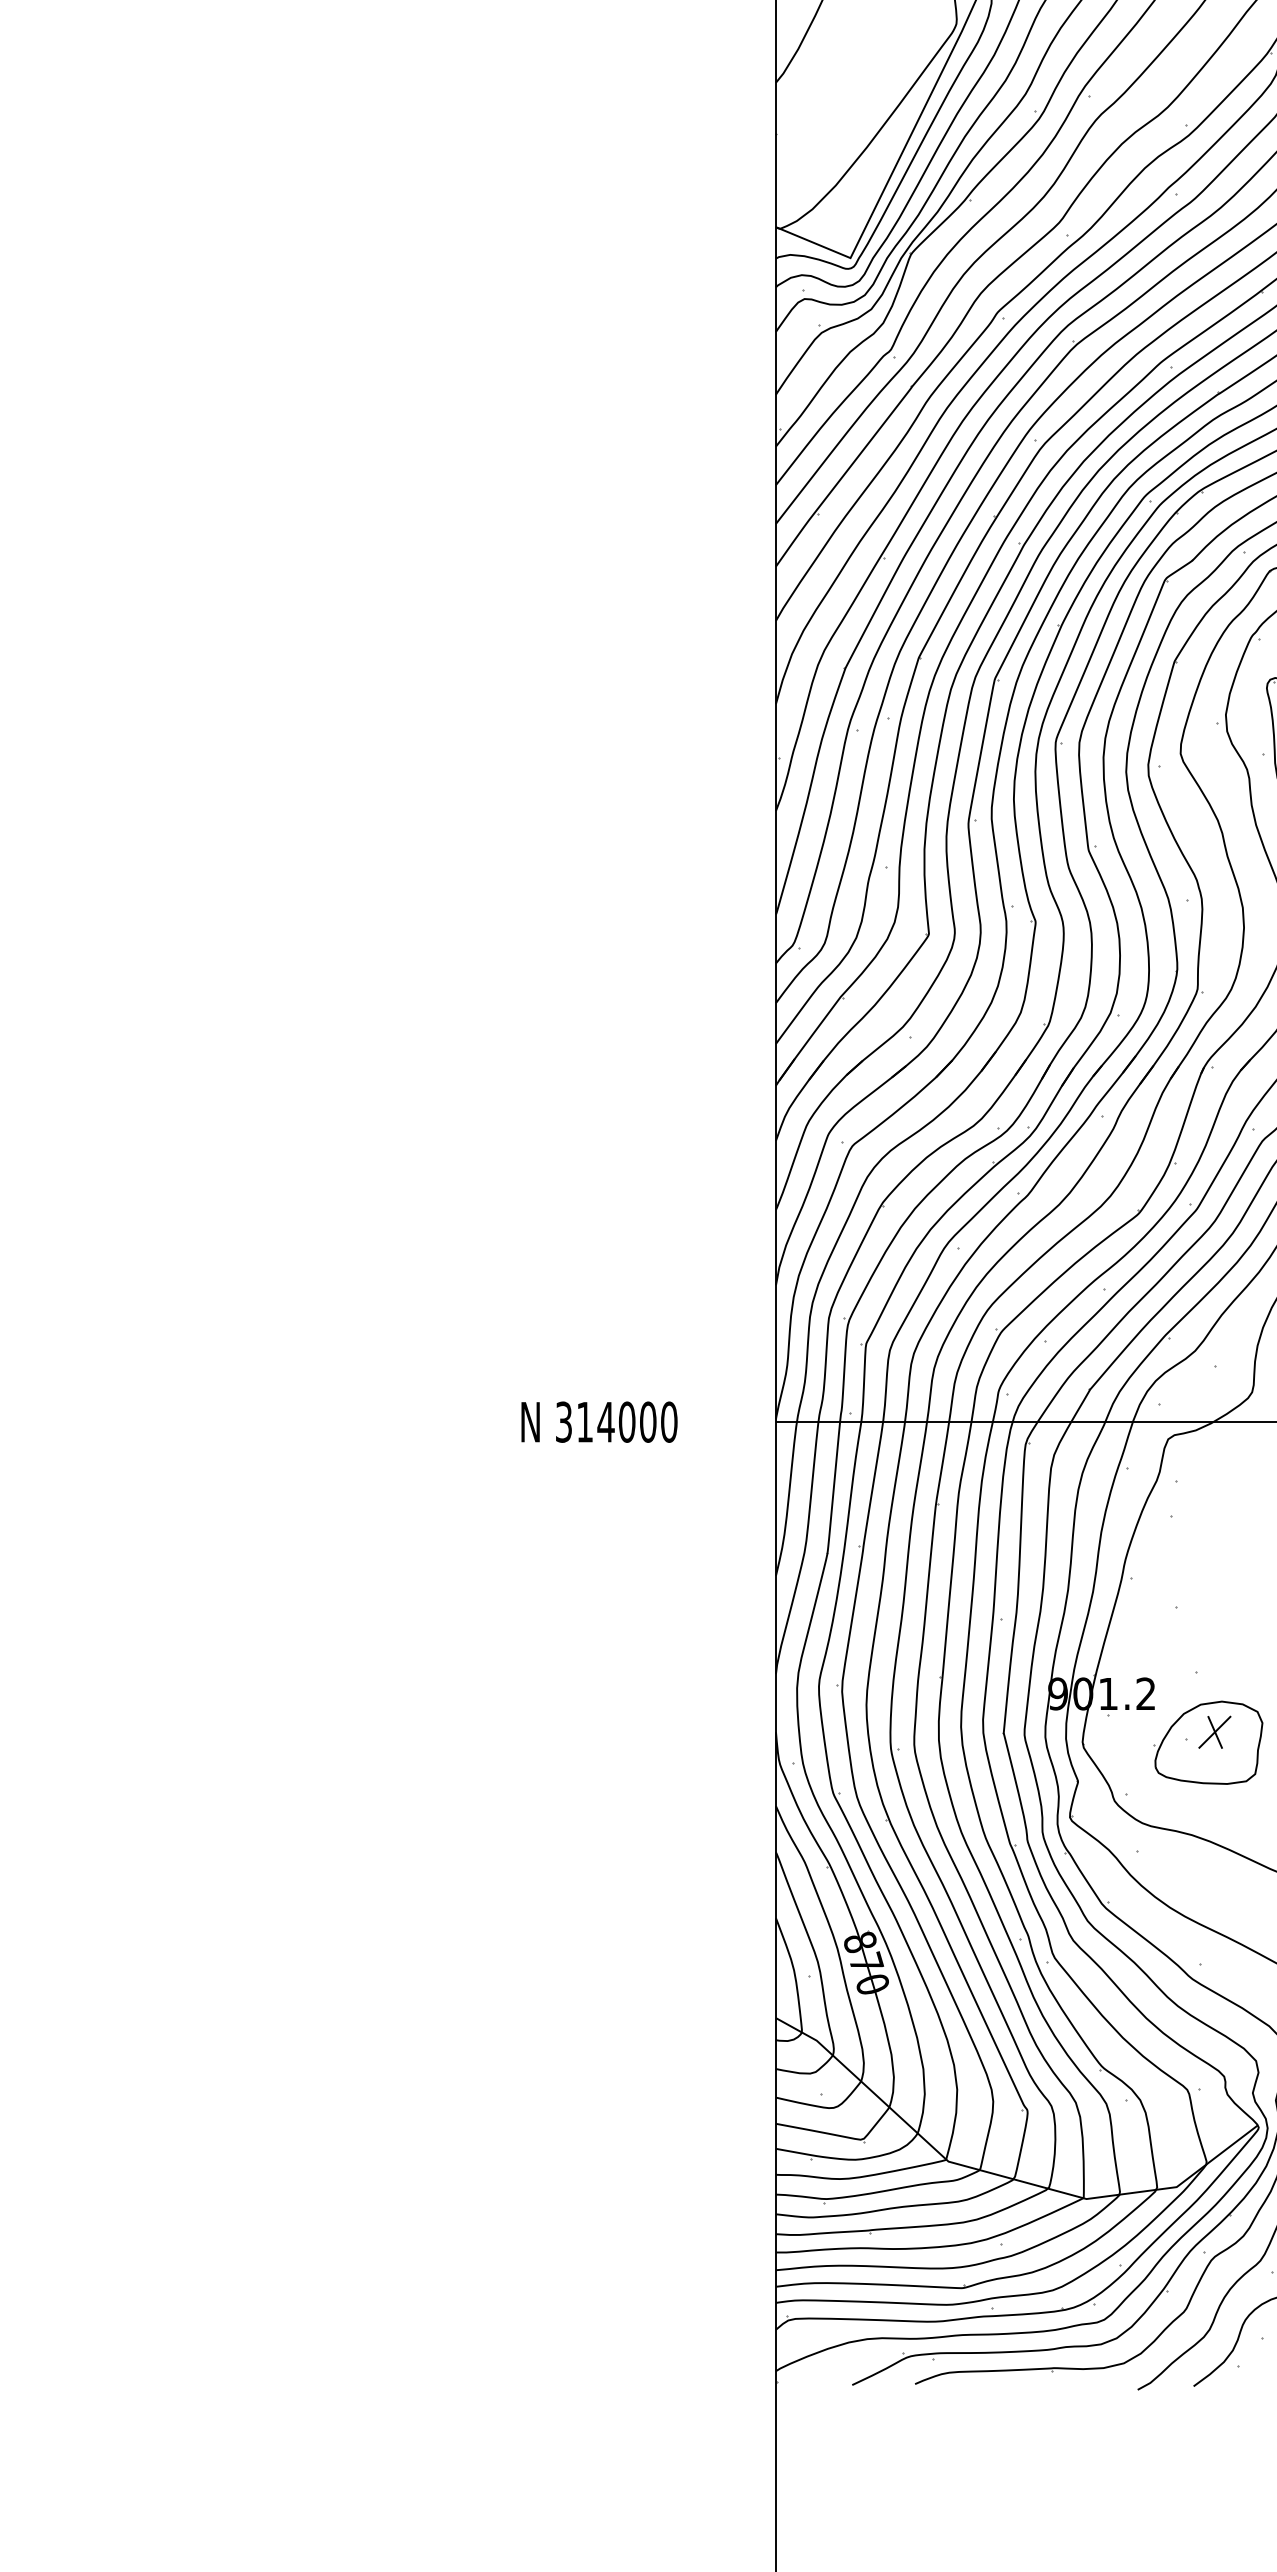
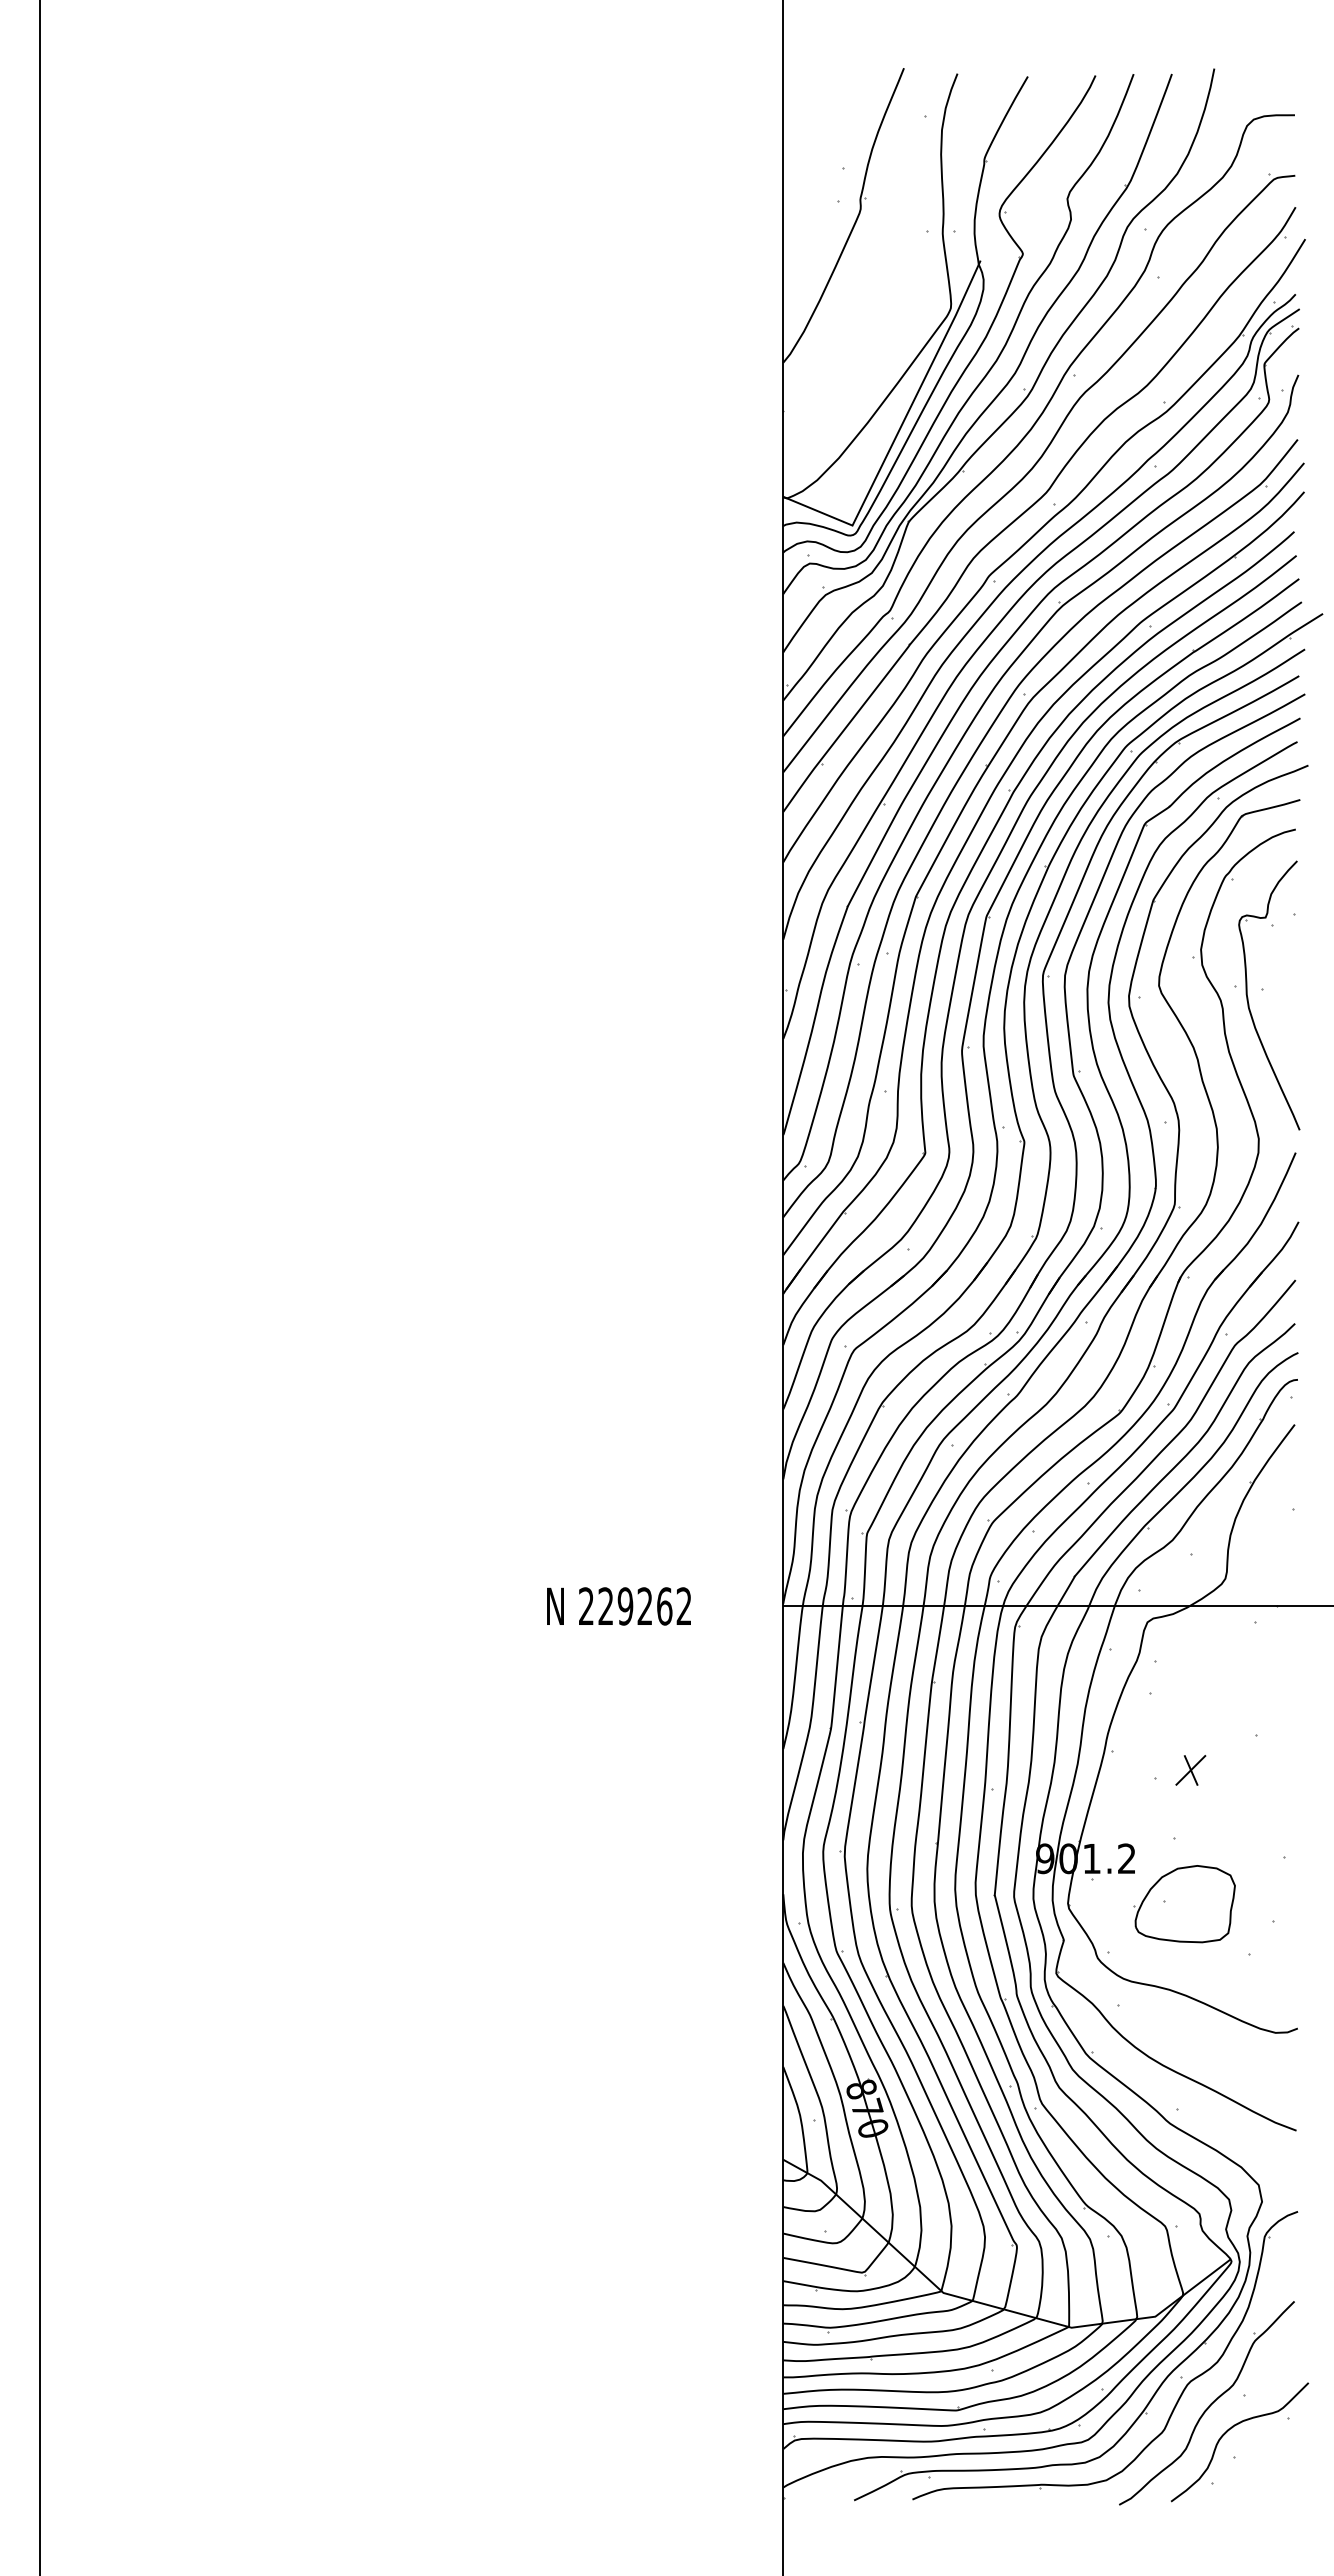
text: (616, 1422) -> (635, 1606), 314000 -> 229262
part: (1214, 1732) -> (1190, 1770), moved

